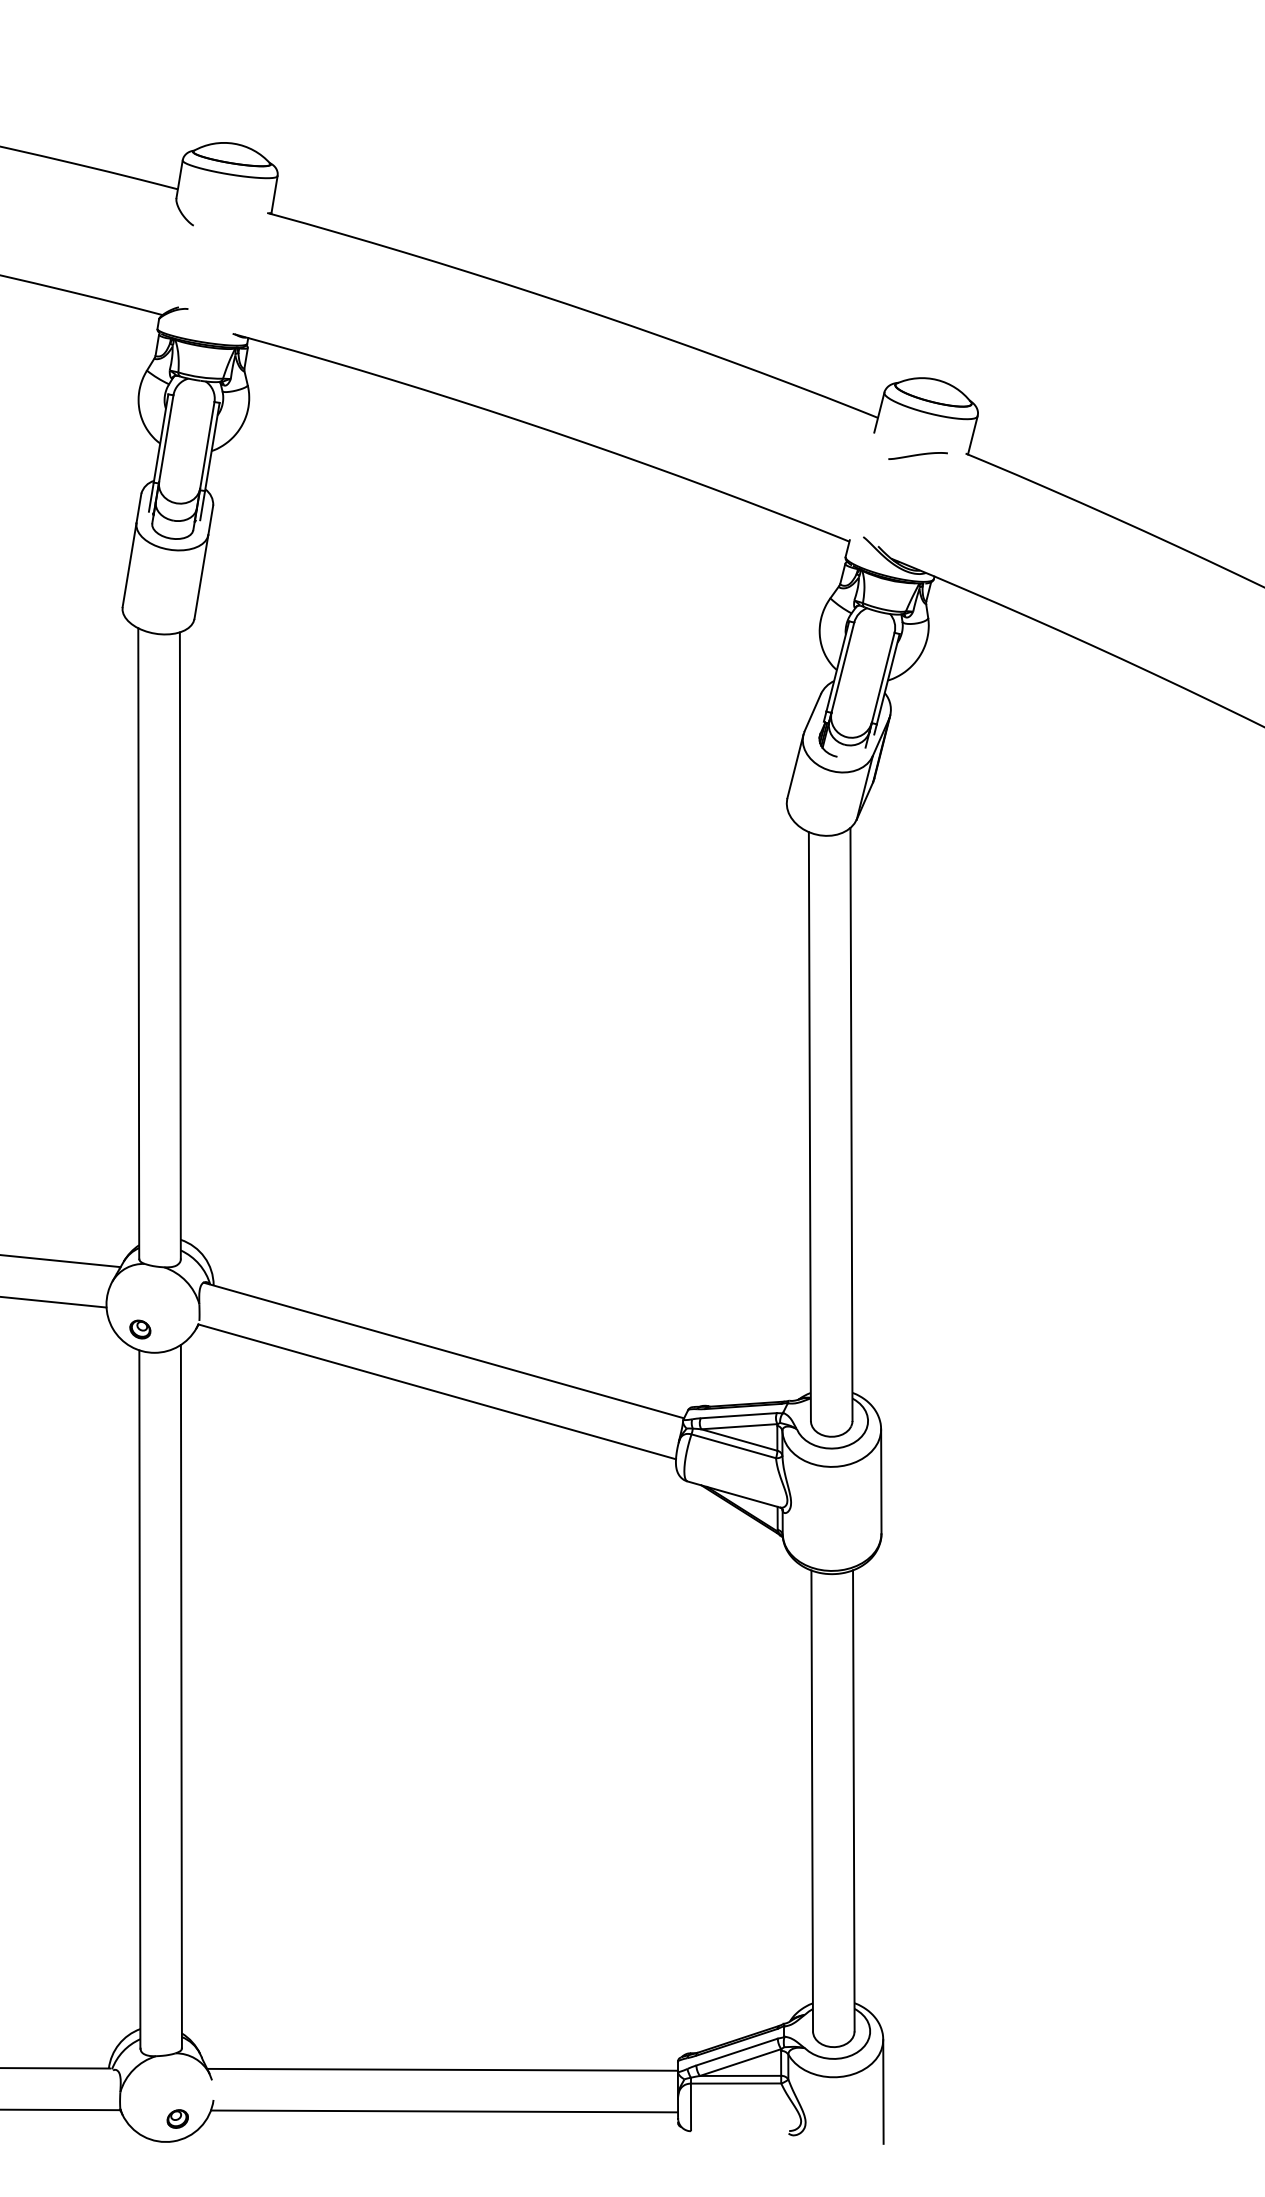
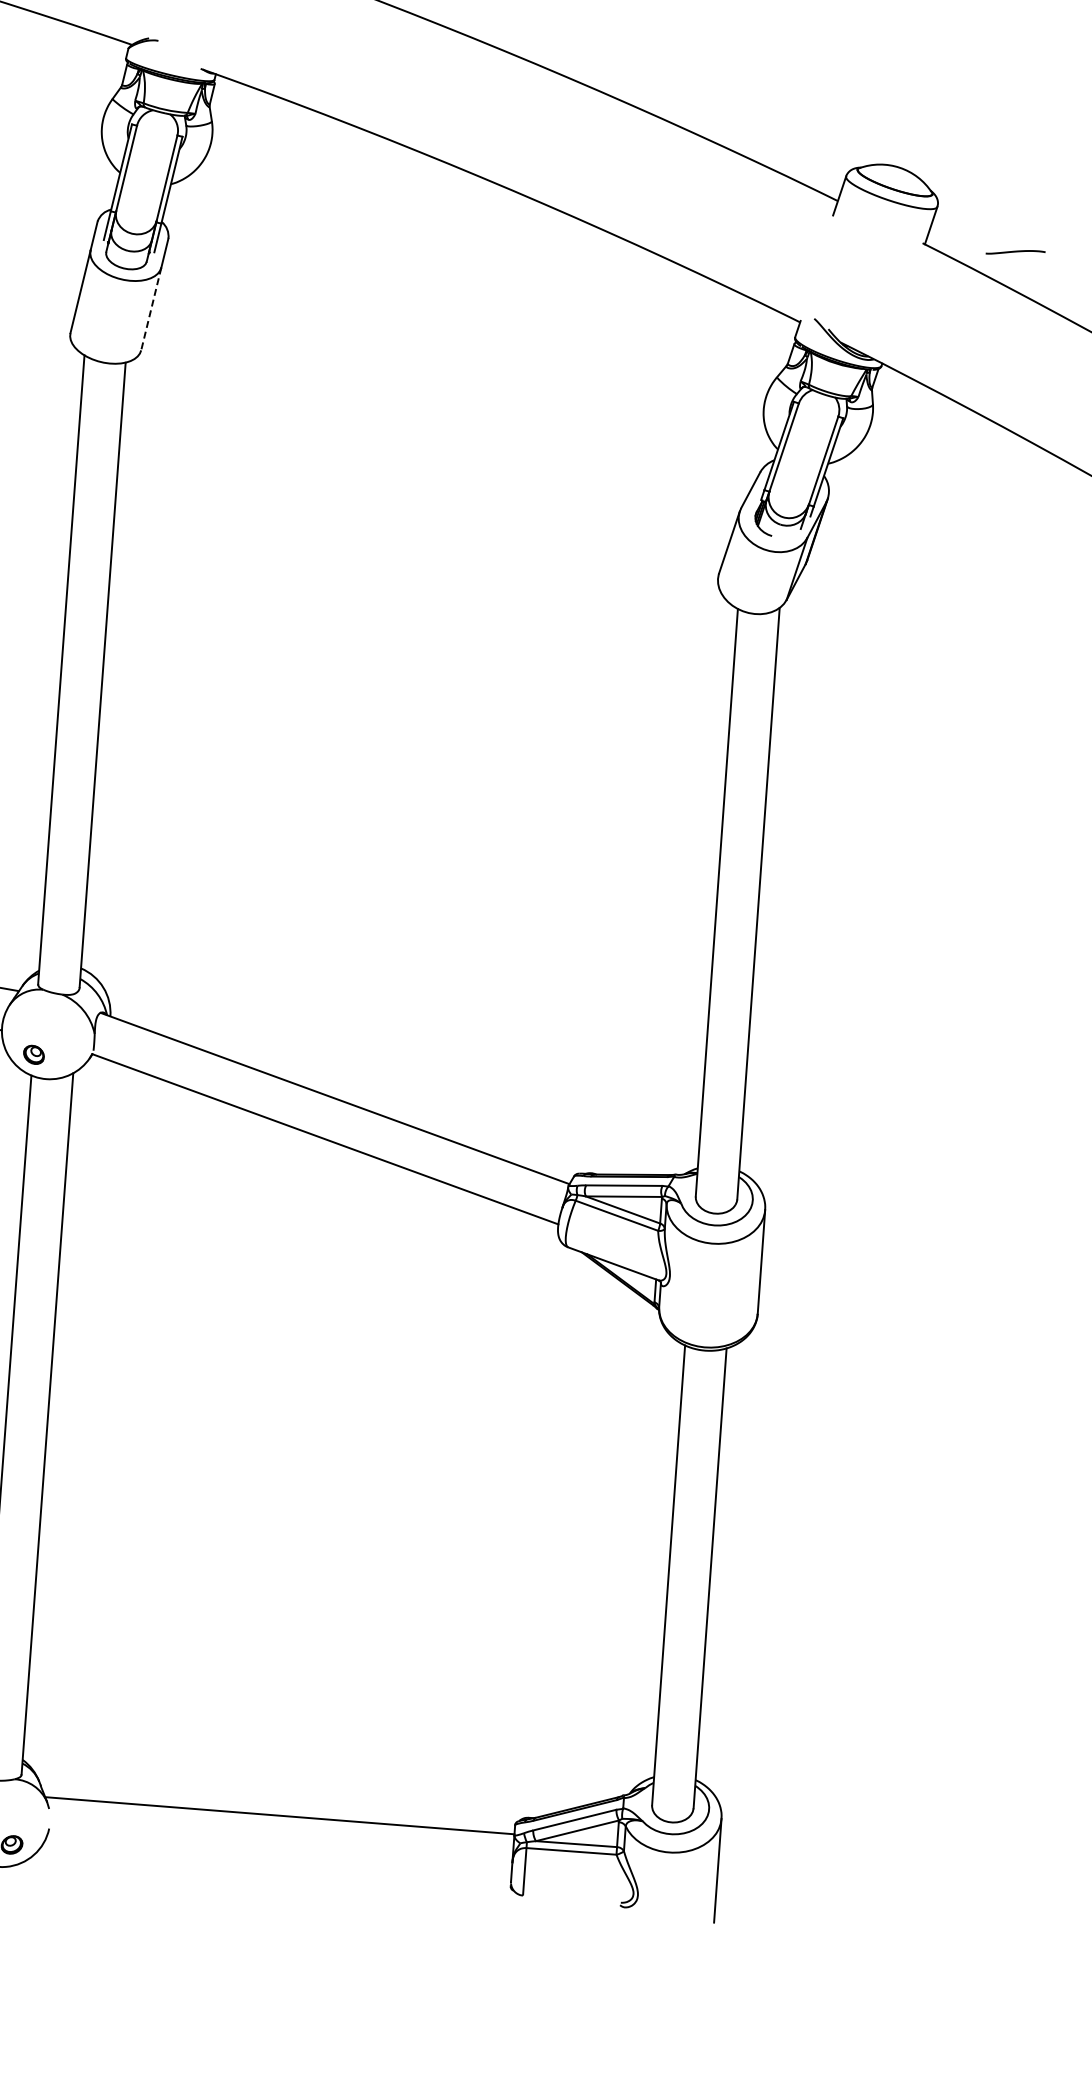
curve: (917, 455) -> (1015, 252), moved
line: (201, 576) -> (151, 308), solid -> dashed
line: (444, 2111) -> (278, 1857), removed

